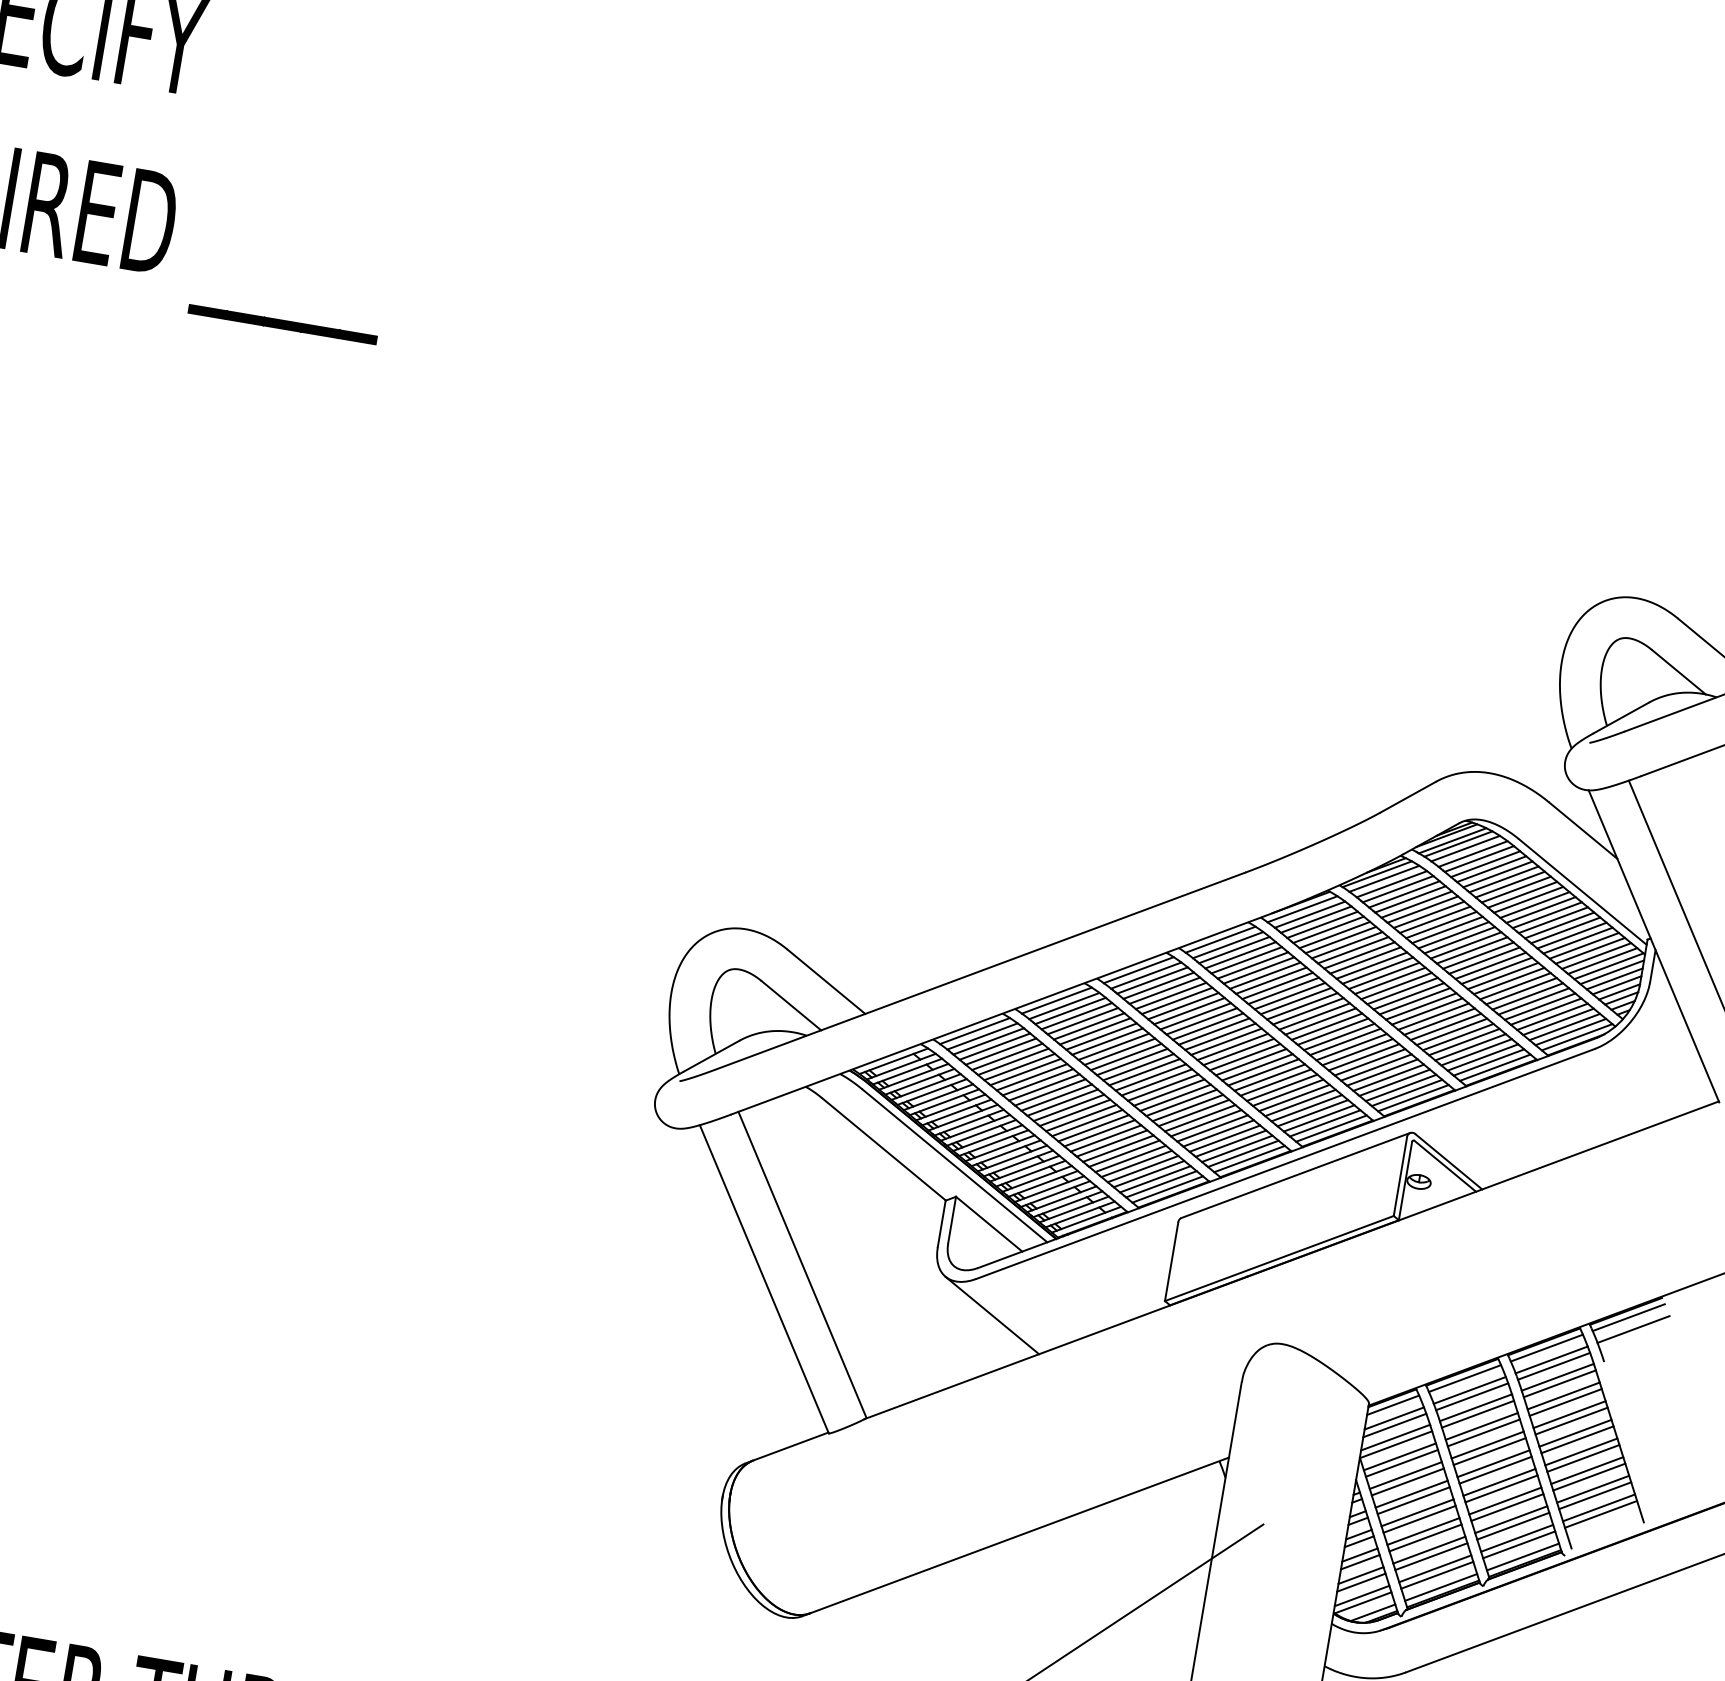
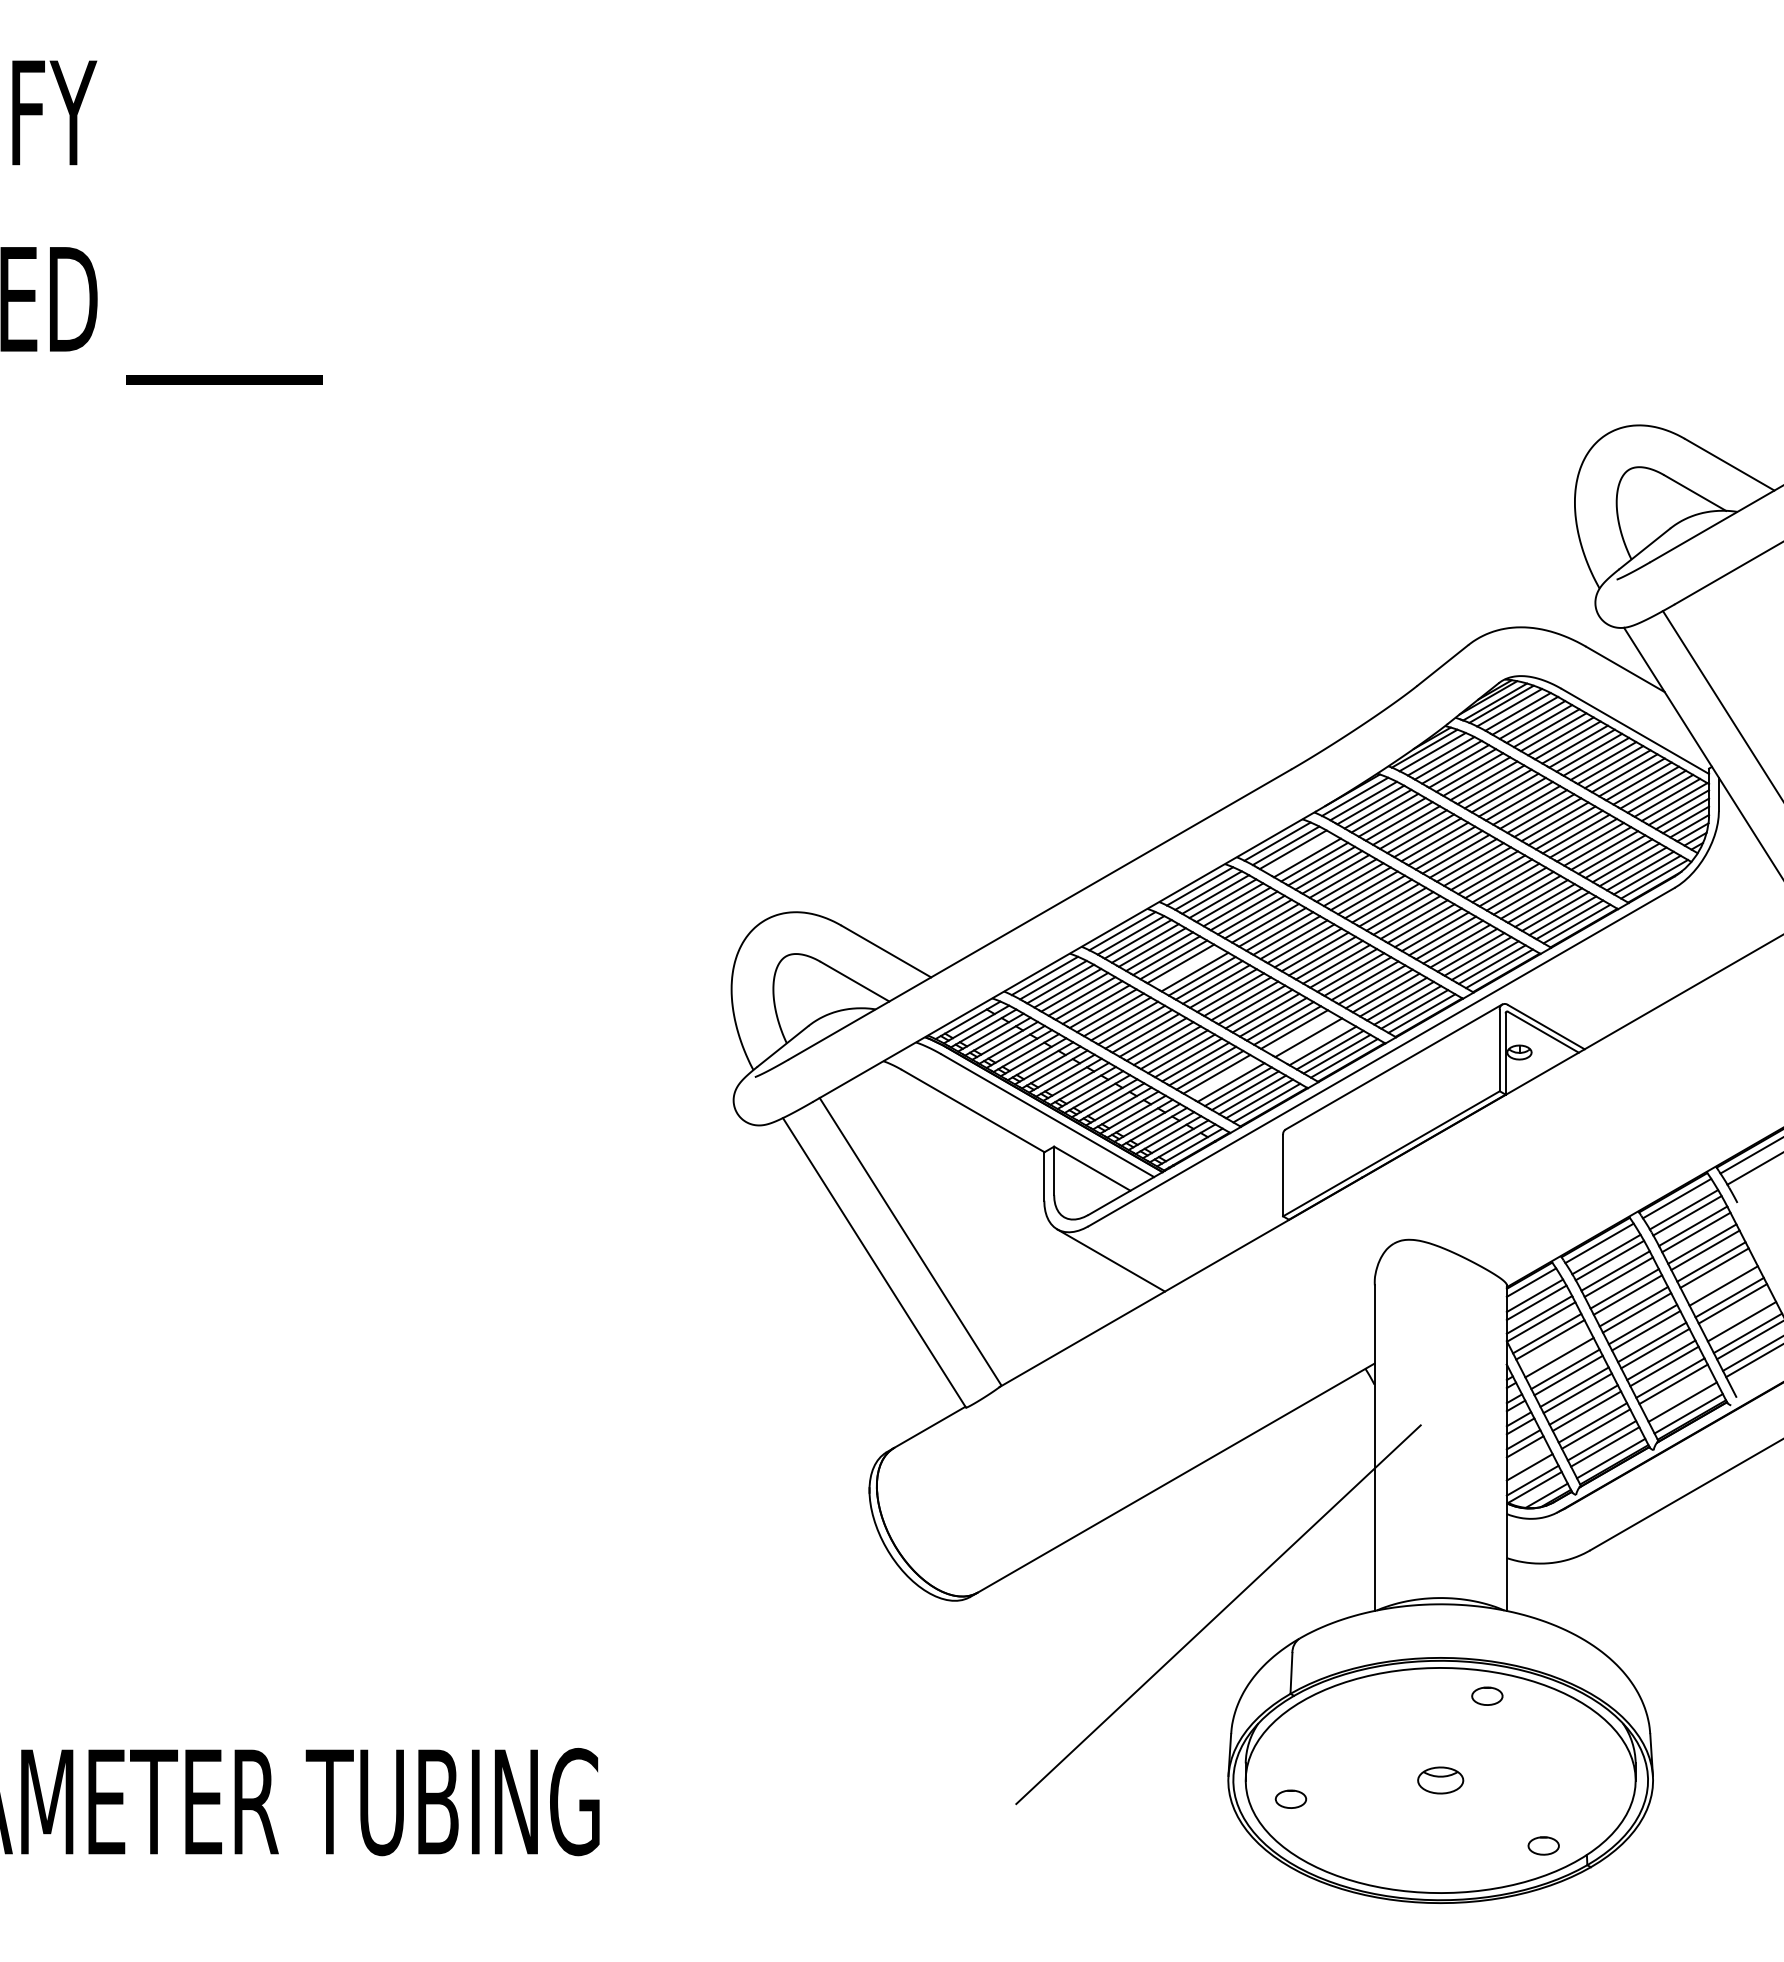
line: (1240, 954) -> (1300, 853), removed
line: (1113, 1046) -> (1187, 967), removed
line: (1212, 1128) -> (1301, 1033), removed
line: (1224, 1138) -> (1315, 1041), removed
line: (1130, 1158) -> (1223, 1078), removed
line: (1575, 1432) -> (1720, 1279), removed
line: (1586, 1470) -> (1738, 1315), removed
line: (1405, 1475) -> (1556, 1351), removed
line: (1517, 1537) -> (1679, 1395), removed
line: (1360, 1574) -> (1527, 1459), removed

